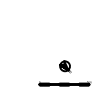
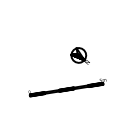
part: (65, 66) -> (79, 55), moved

